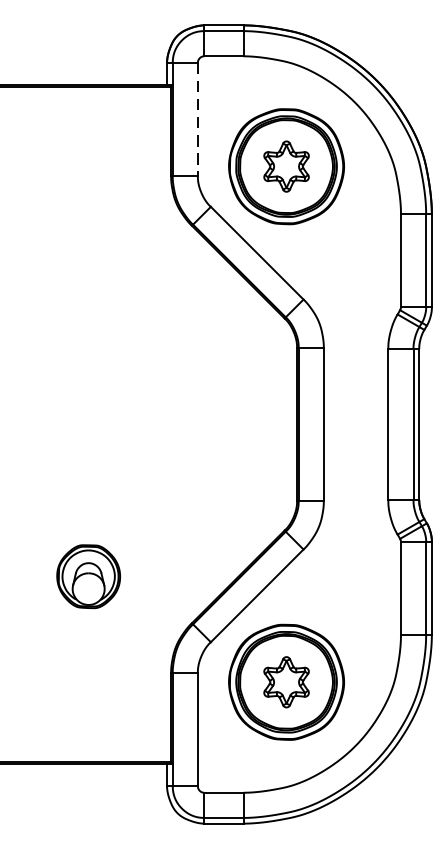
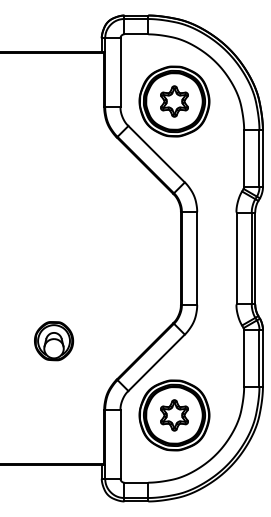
line: (197, 120) -> (120, 73), dashed -> solid
part: (89, 577) -> (54, 341), moved

